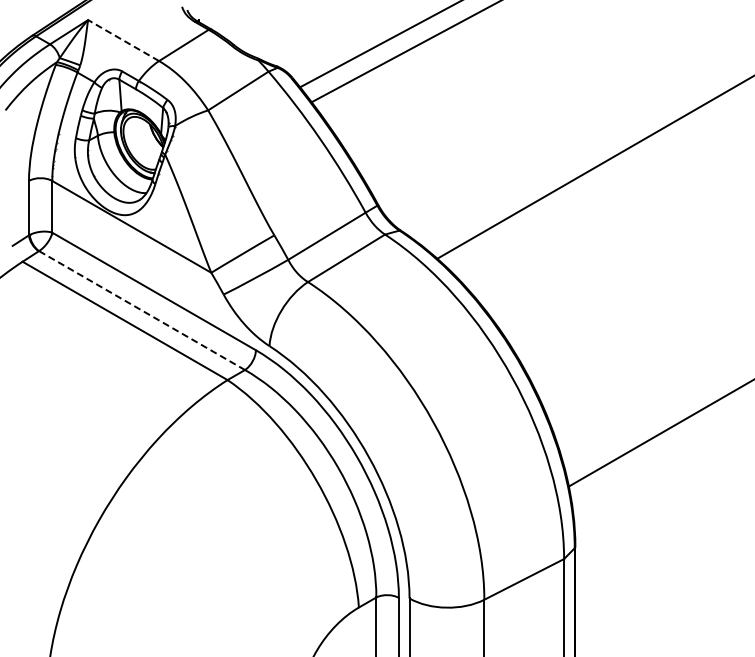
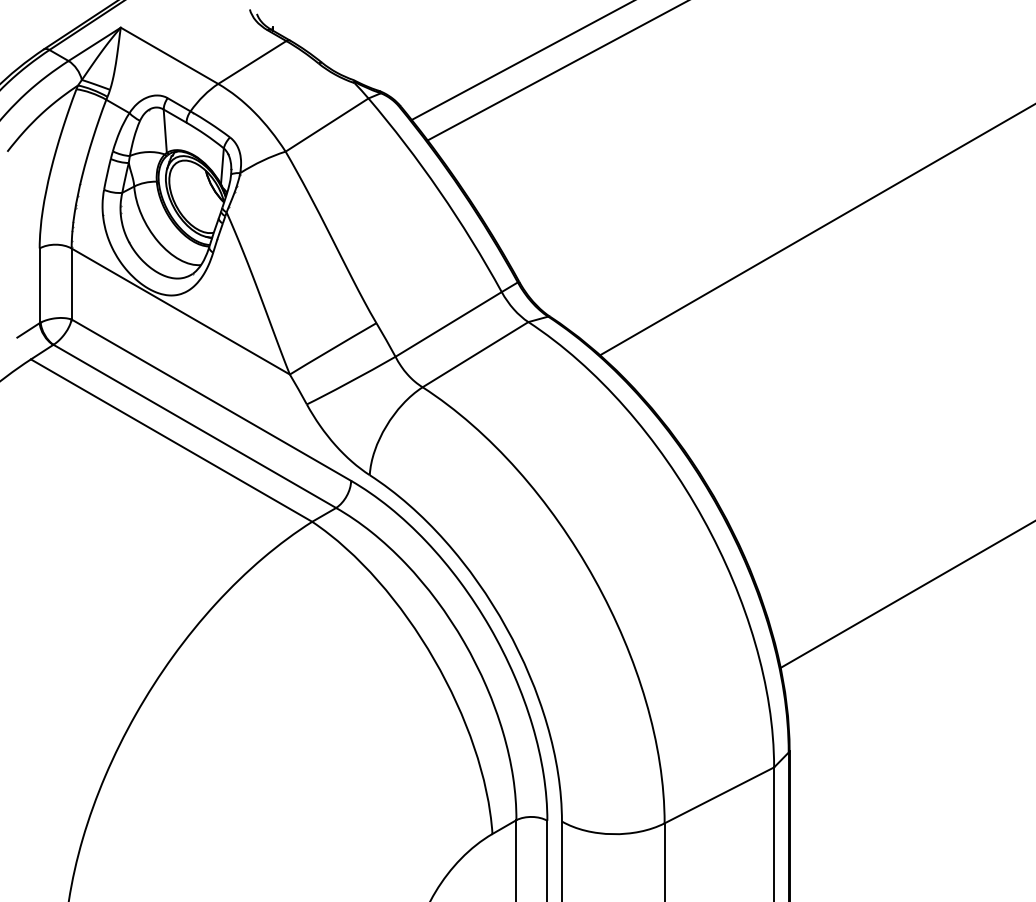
line: (123, 40) -> (169, 55), dashed -> solid
line: (142, 310) -> (195, 426), dashed -> solid

